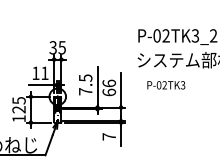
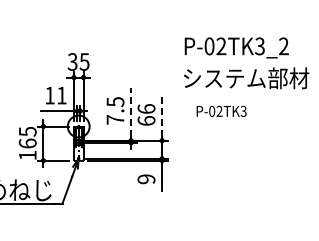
line: (97, 86) -> (131, 112), solid -> dashed
line: (121, 89) -> (162, 116), solid -> dashed
text: (18, 109) -> (27, 143), 125 -> 165
text: (109, 137) -> (146, 179), 7 -> 9

